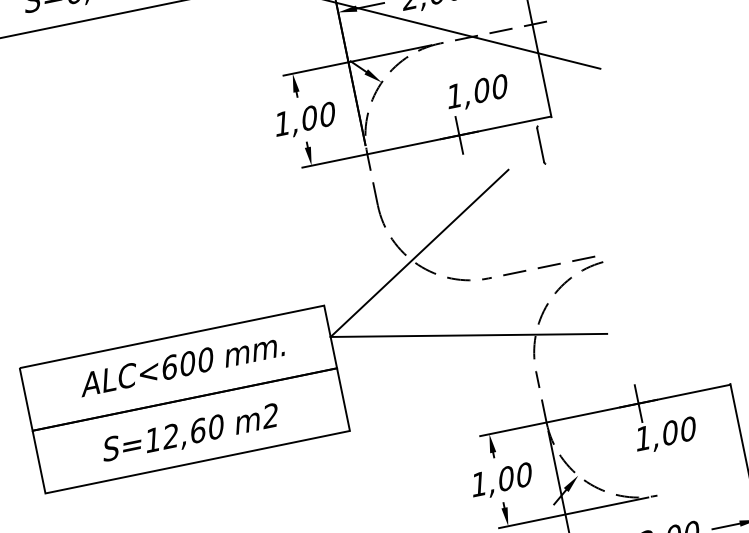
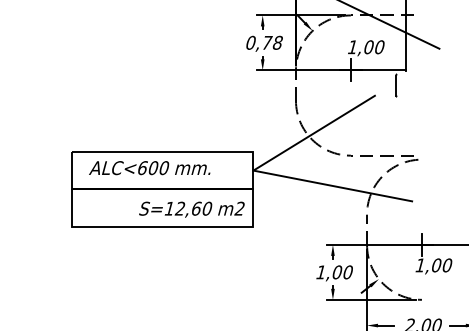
text: (305, 118) -> (264, 42), 1,00 -> 0,78
text: (181, 365) -> (149, 168), moved
text: (189, 433) -> (191, 209), moved

